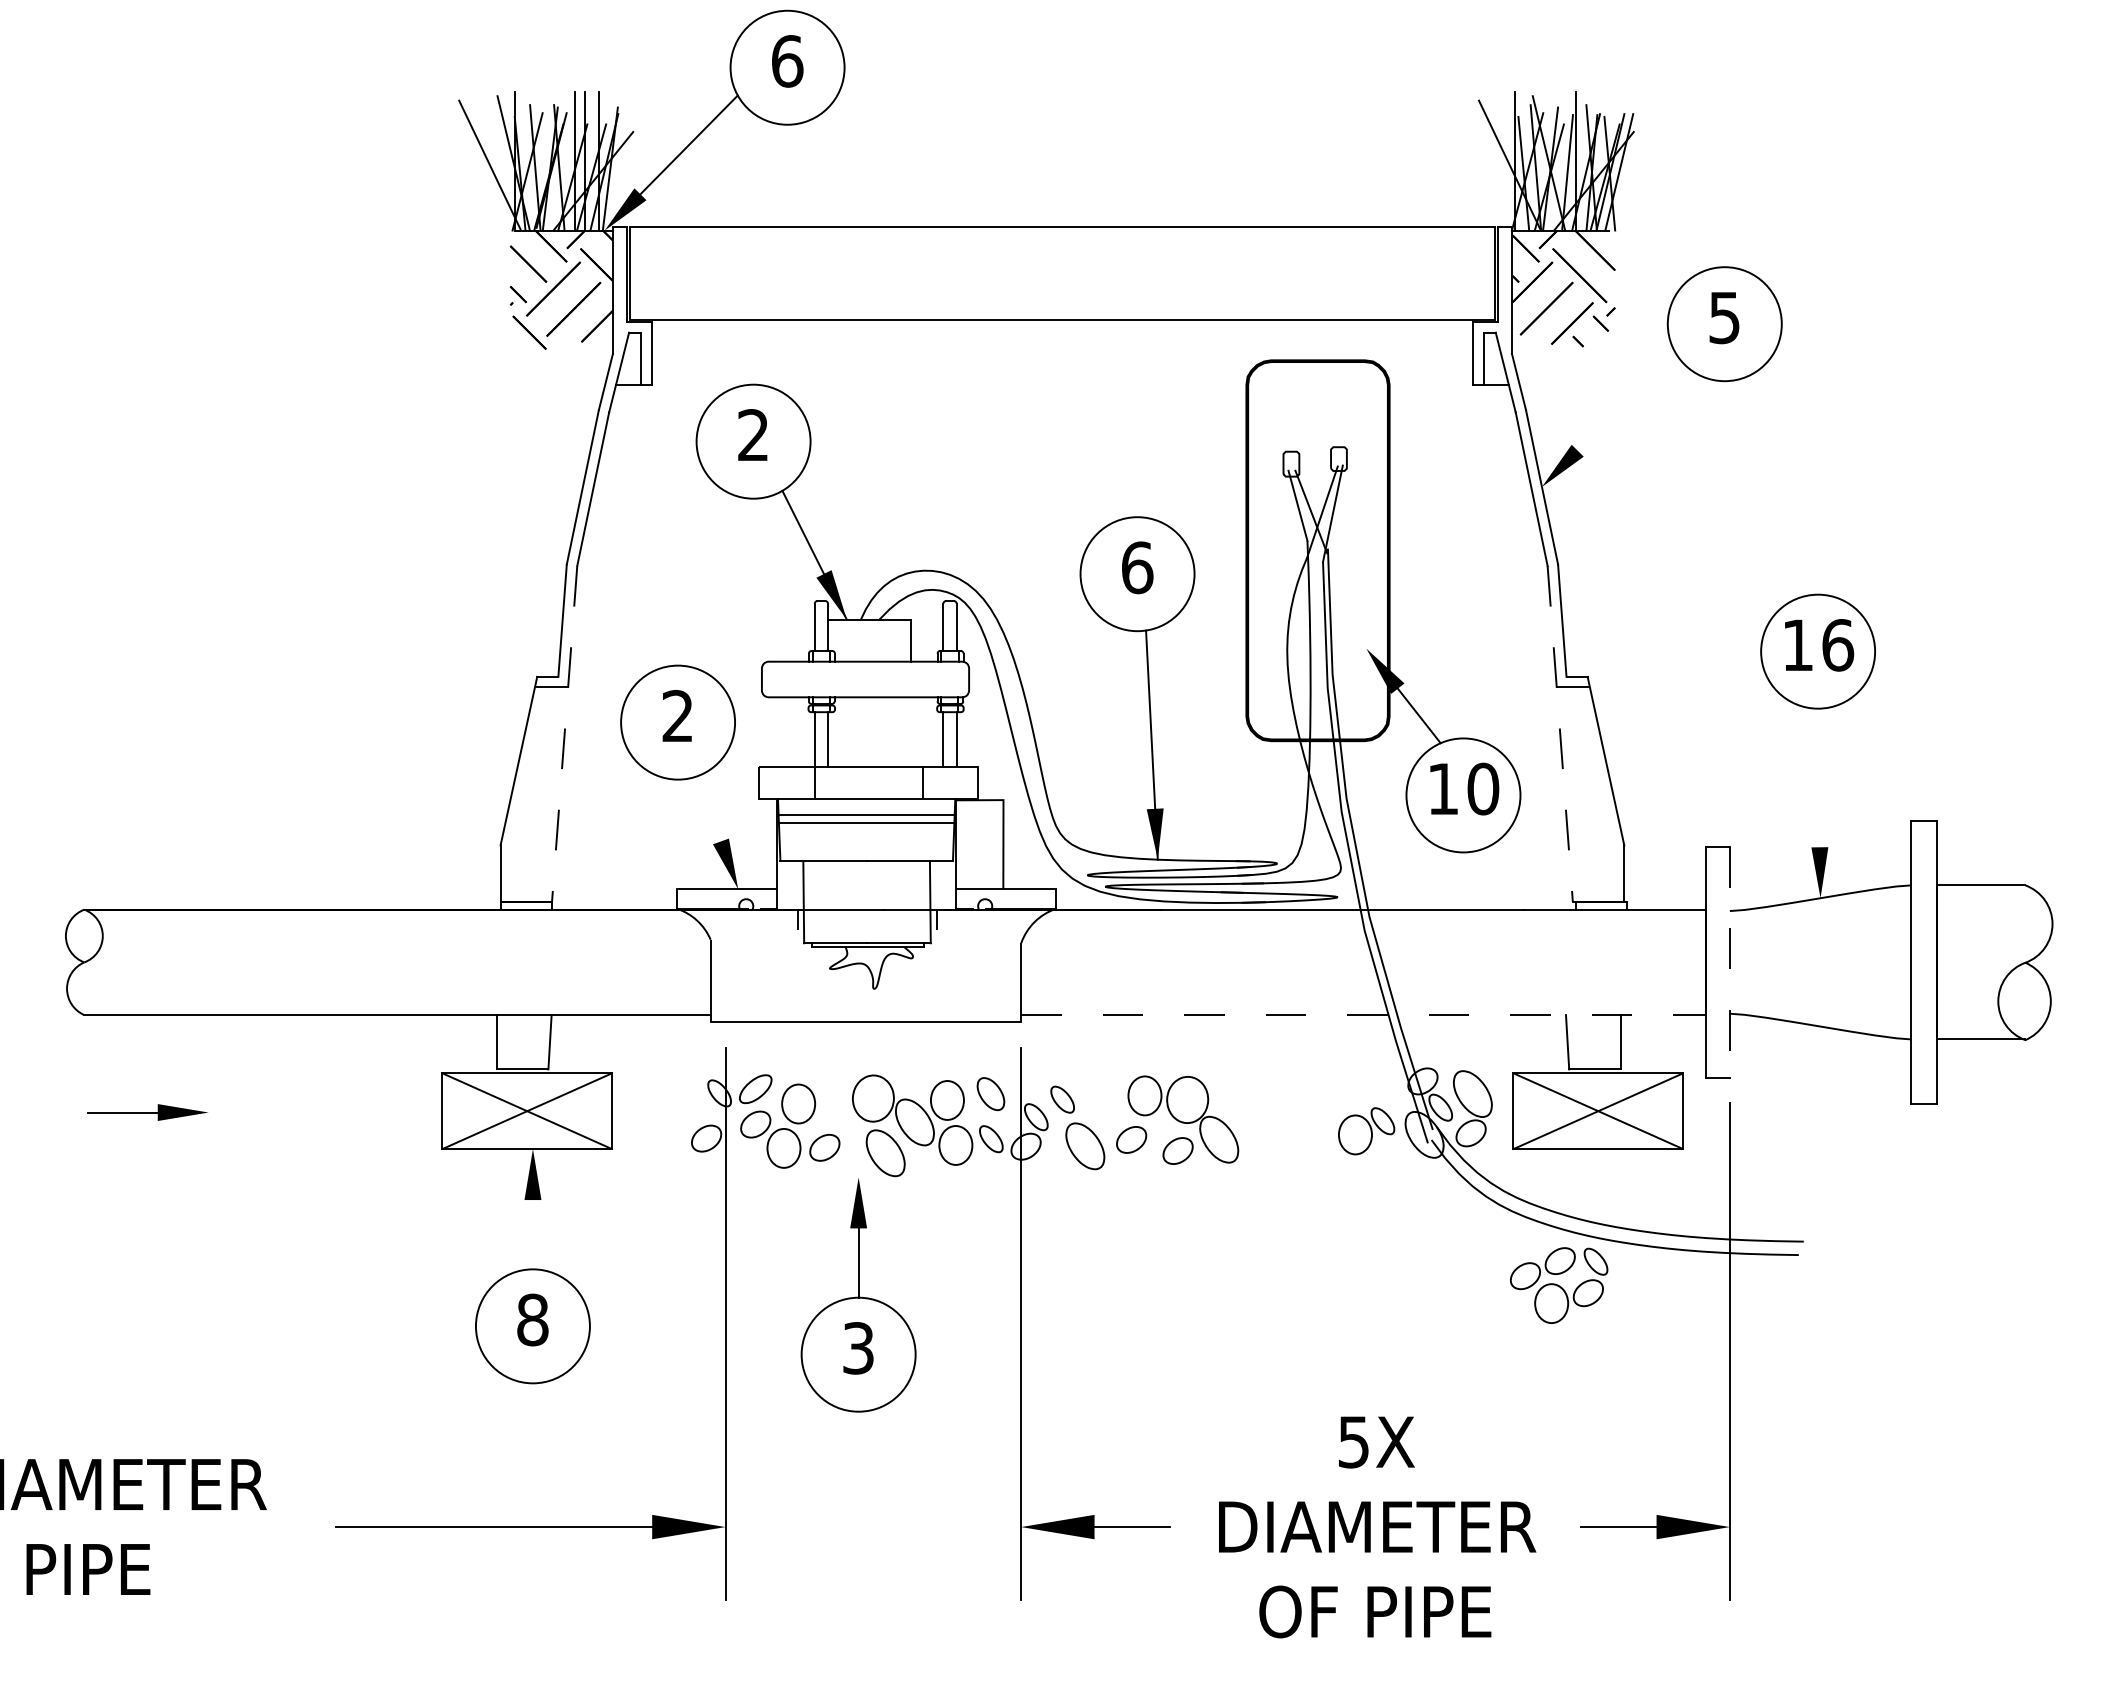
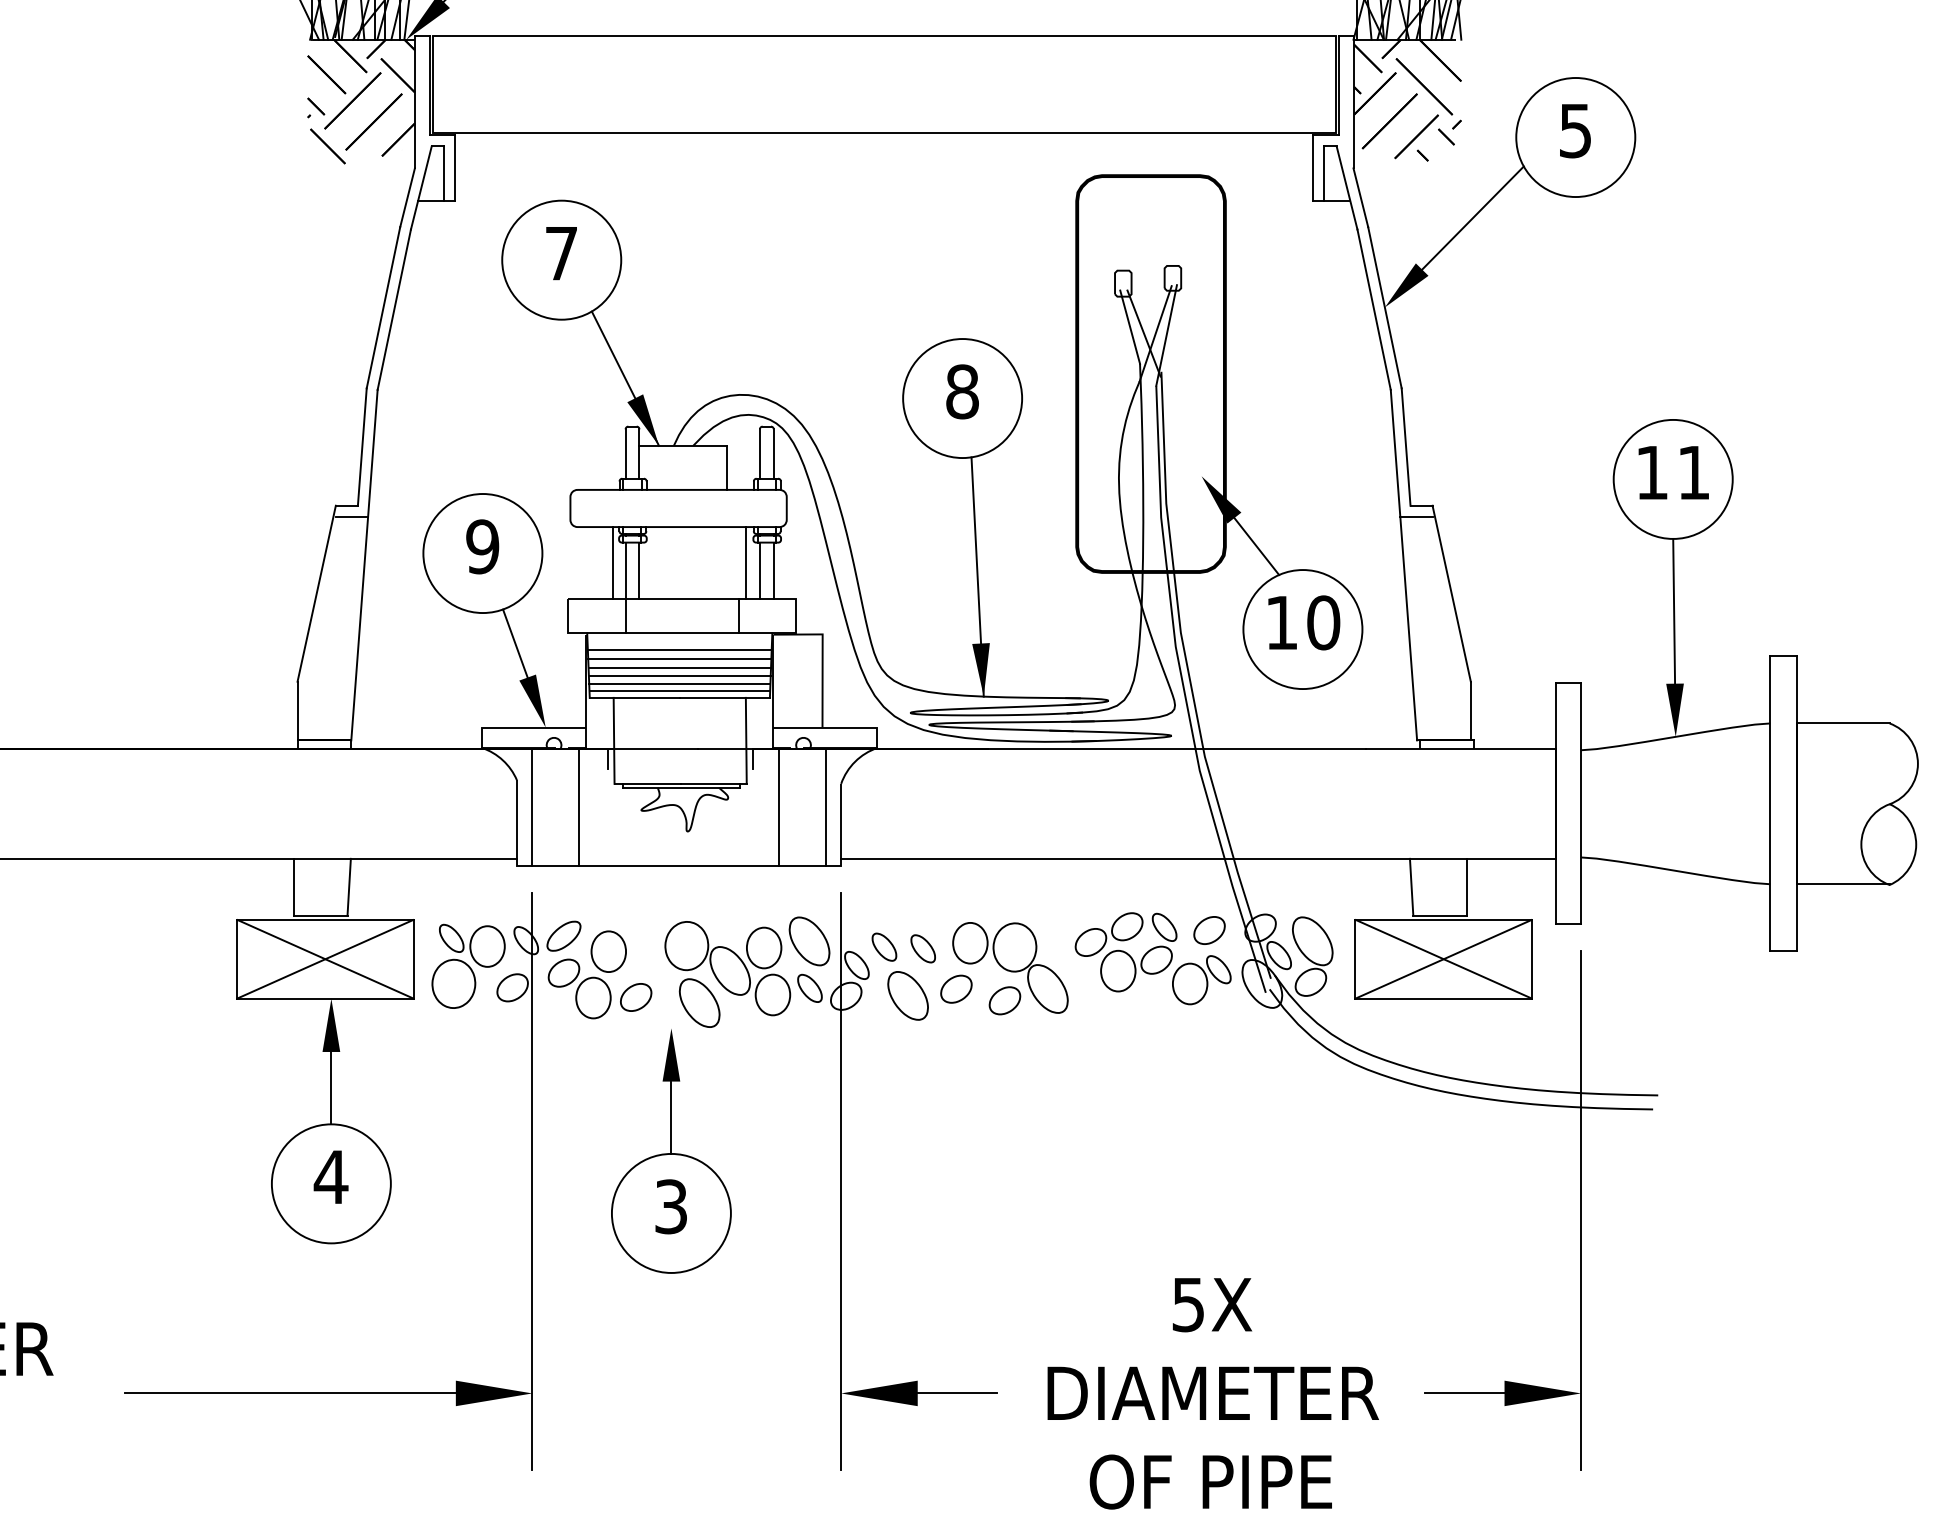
line: (1626, 400) -> (1473, 217), added
text: (753, 434) -> (561, 252), 2 -> 7
text: (1137, 567) -> (962, 391), 6 -> 8
text: (1838, 645) -> (1694, 472), 16 -> 11
text: (677, 716) -> (482, 547), 2 -> 9
line: (803, 731) -> (613, 562), added
line: (929, 731) -> (745, 562), added
line: (564, 734) -> (364, 565), dashed -> solid
line: (1560, 734) -> (1404, 565), dashed -> solid
line: (1818, 777) -> (1673, 610), added
line: (708, 808) -> (514, 643), added
line: (866, 832) -> (679, 668), added
line: (866, 840) -> (679, 676), added
line: (866, 847) -> (679, 683), added
line: (866, 854) -> (679, 691), added
line: (1729, 962) -> (1580, 803), dashed -> solid
line: (725, 965) -> (532, 807), added
line: (769, 965) -> (578, 807), added
line: (962, 965) -> (779, 807), added
line: (1006, 965) -> (825, 807), added
line: (1363, 1015) -> (1198, 859), dashed -> solid
part: (1373, 1083) -> (1208, 930), added
part: (990, 1093) -> (809, 940), size x1.43
part: (1099, 1101) -> (922, 949), added
part: (663, 1117) -> (467, 965), added
line: (532, 1234) -> (330, 1087), added
part: (1559, 1285) -> (1126, 952), moved
text: (532, 1319) -> (330, 1176), 8 -> 4

